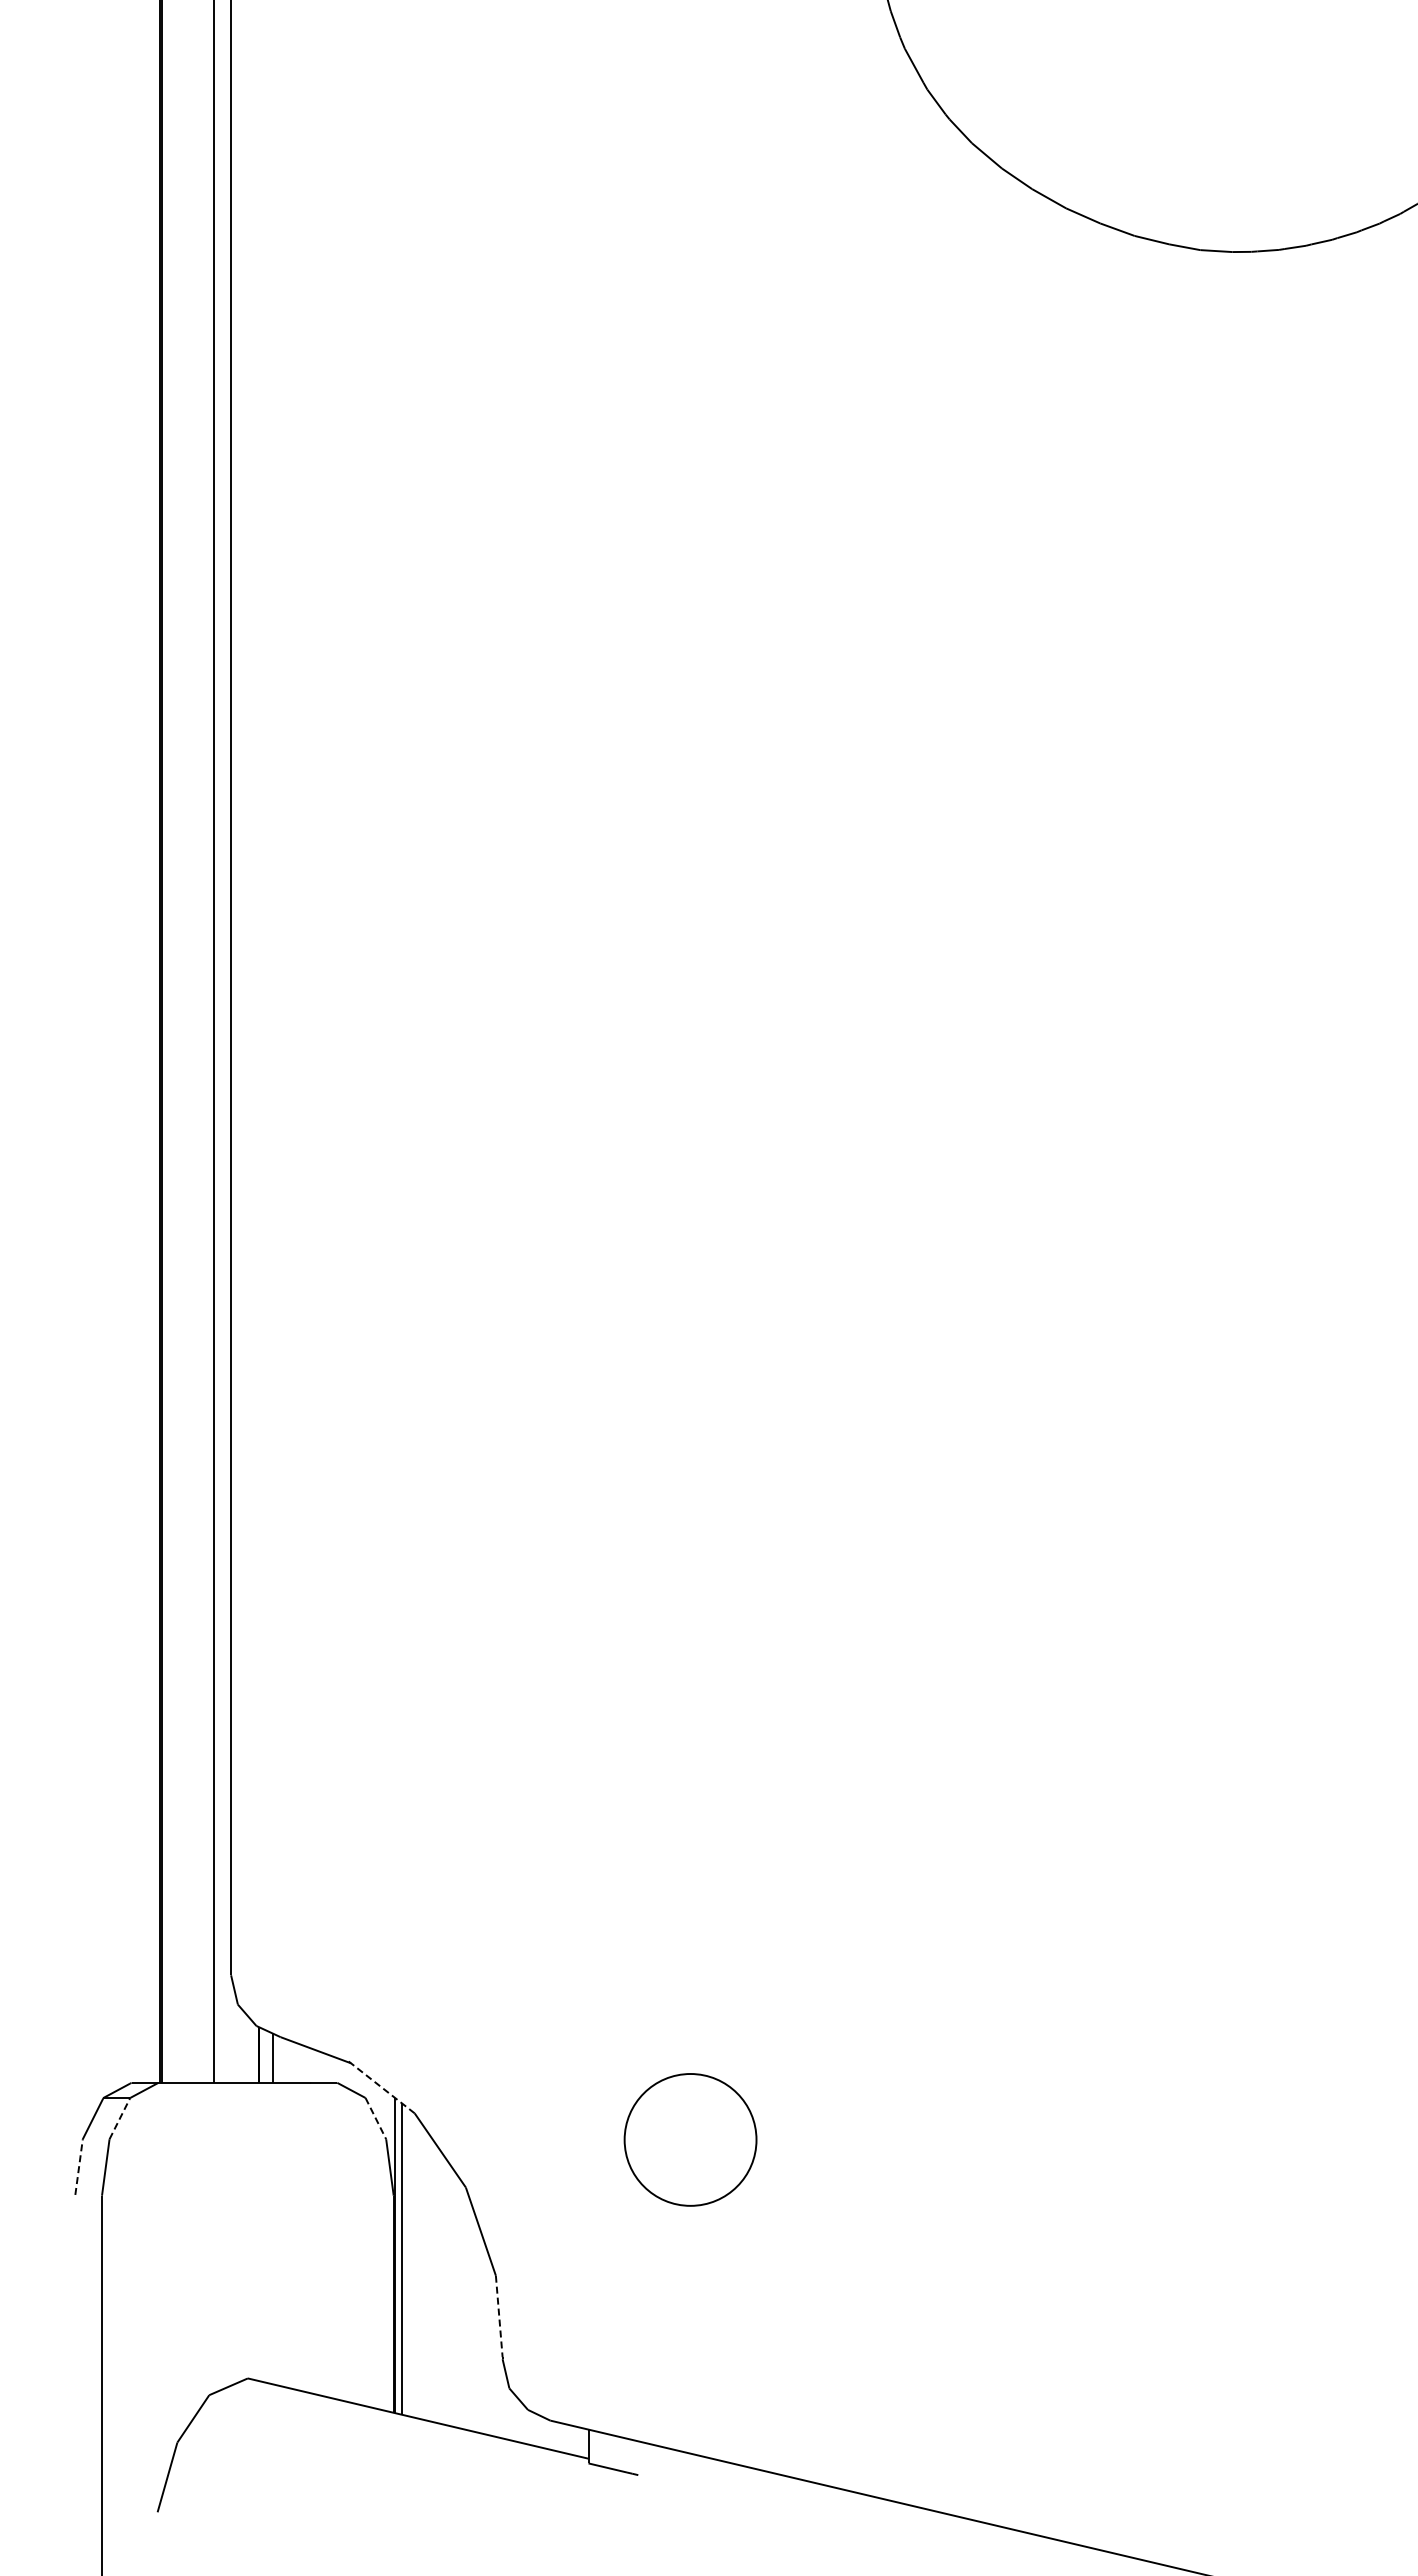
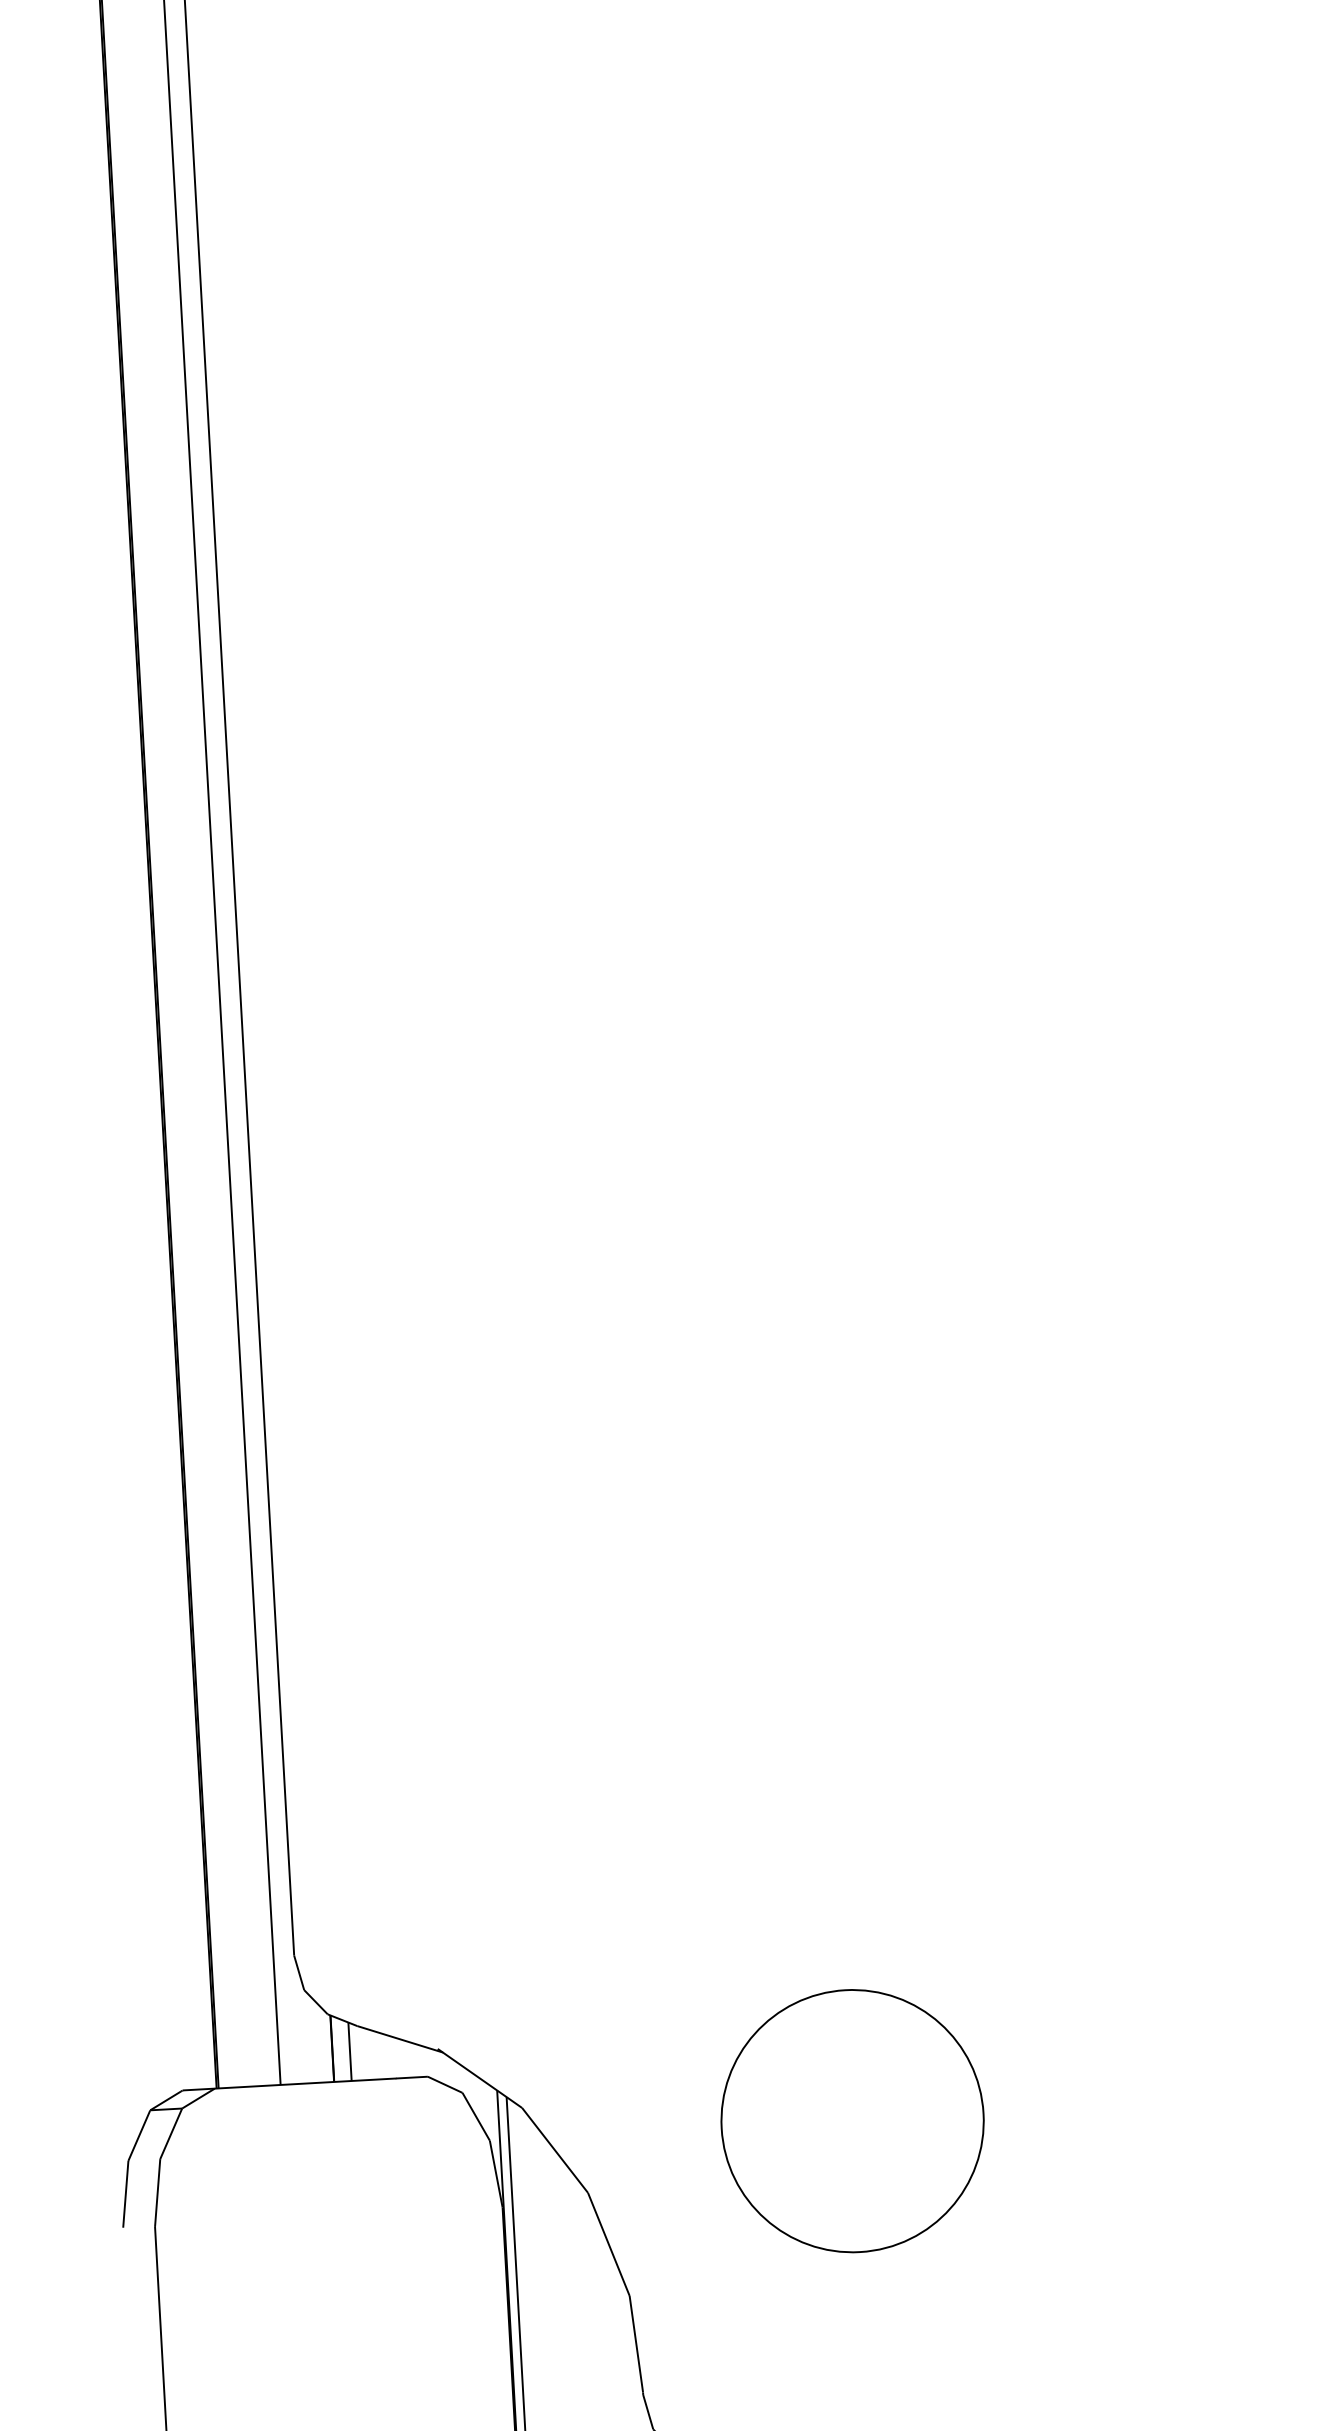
line: (380, 2086) -> (479, 2078), dashed -> solid
line: (120, 2118) -> (171, 2133), dashed -> solid
line: (376, 2119) -> (476, 2117), dashed -> solid
circle: (690, 2139) -> (852, 2120), size x1.67
line: (79, 2166) -> (126, 2193), dashed -> solid
line: (499, 2316) -> (636, 2344), dashed -> solid

